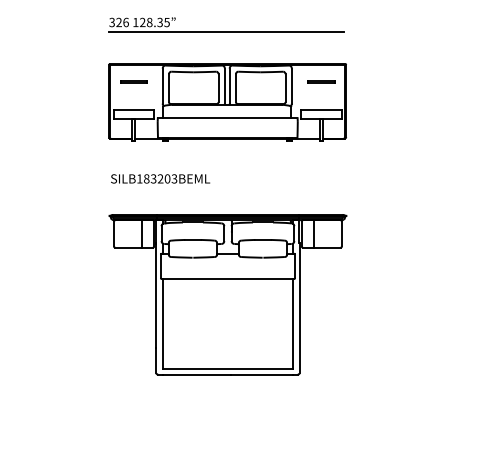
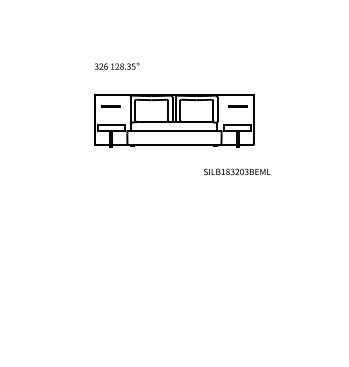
line: (226, 32) -> (173, 73), removed
text: (160, 178) -> (237, 171), moved
part: (227, 294) -> (174, 249), removed

